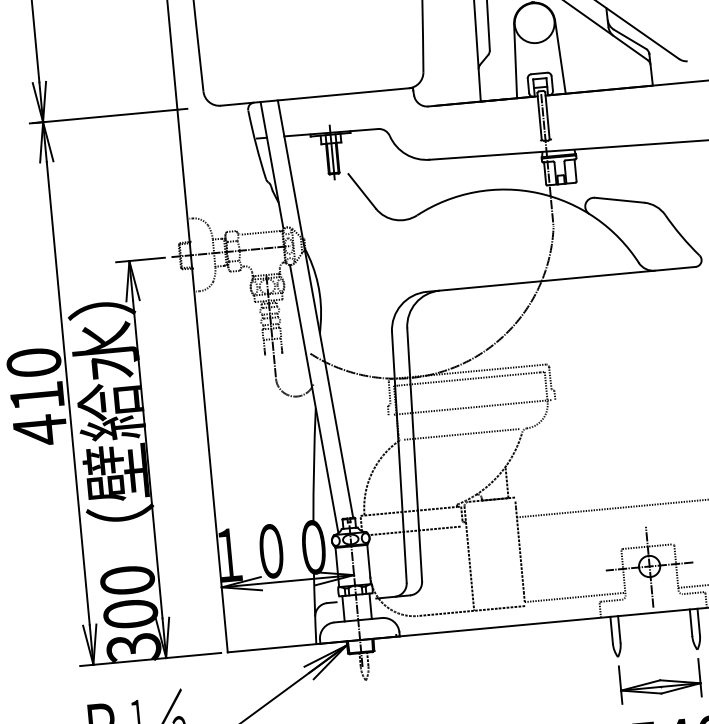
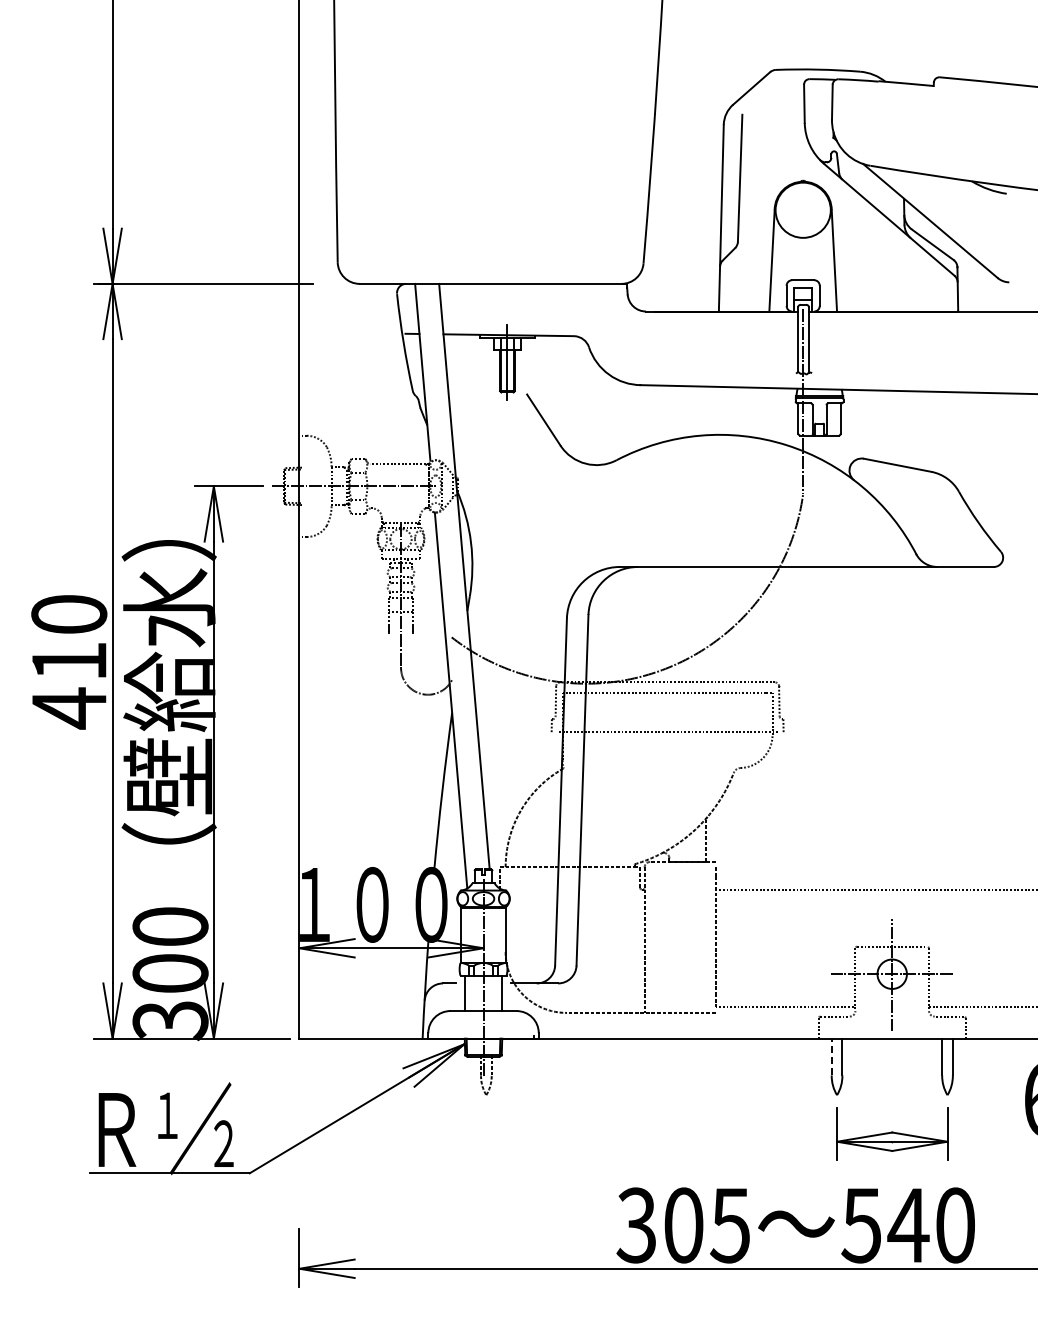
line: (461, 434) -> (649, 768), removed
line: (414, 531) -> (572, 895), removed
line: (611, 629) -> (831, 1056), solid -> dashed

